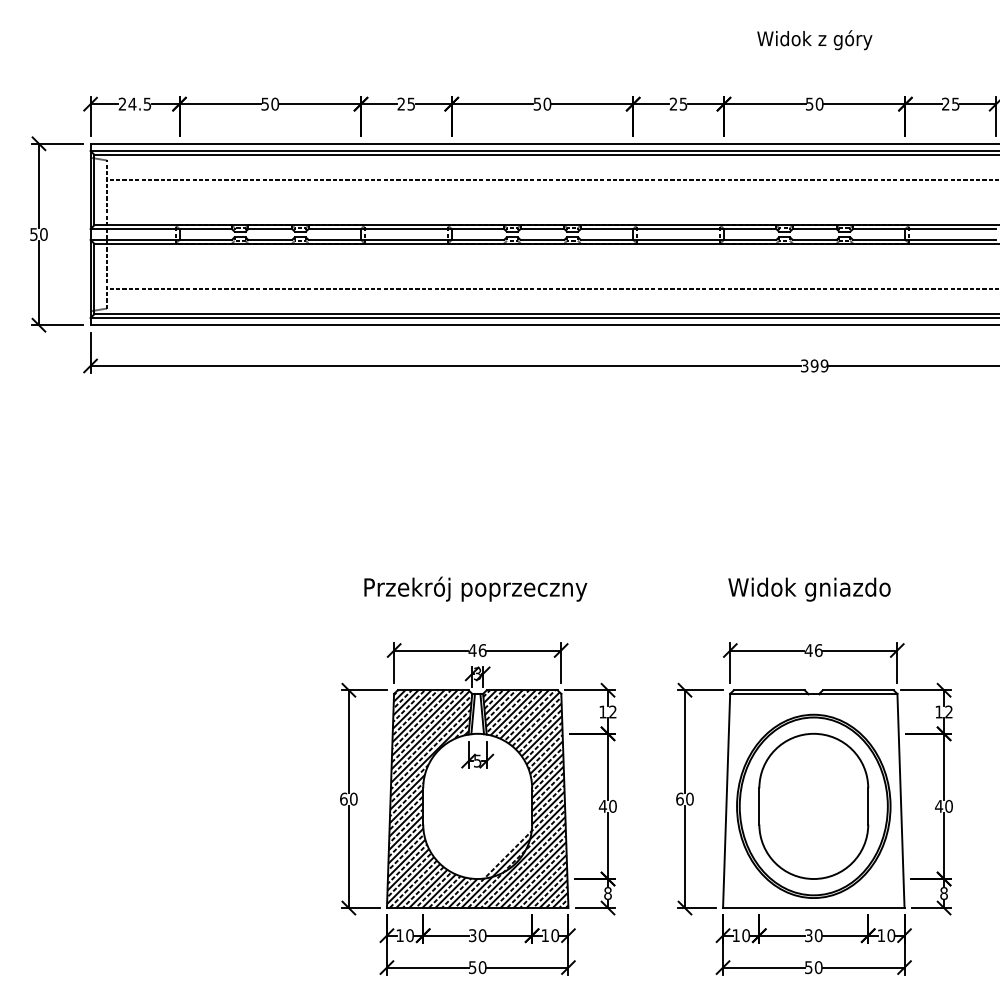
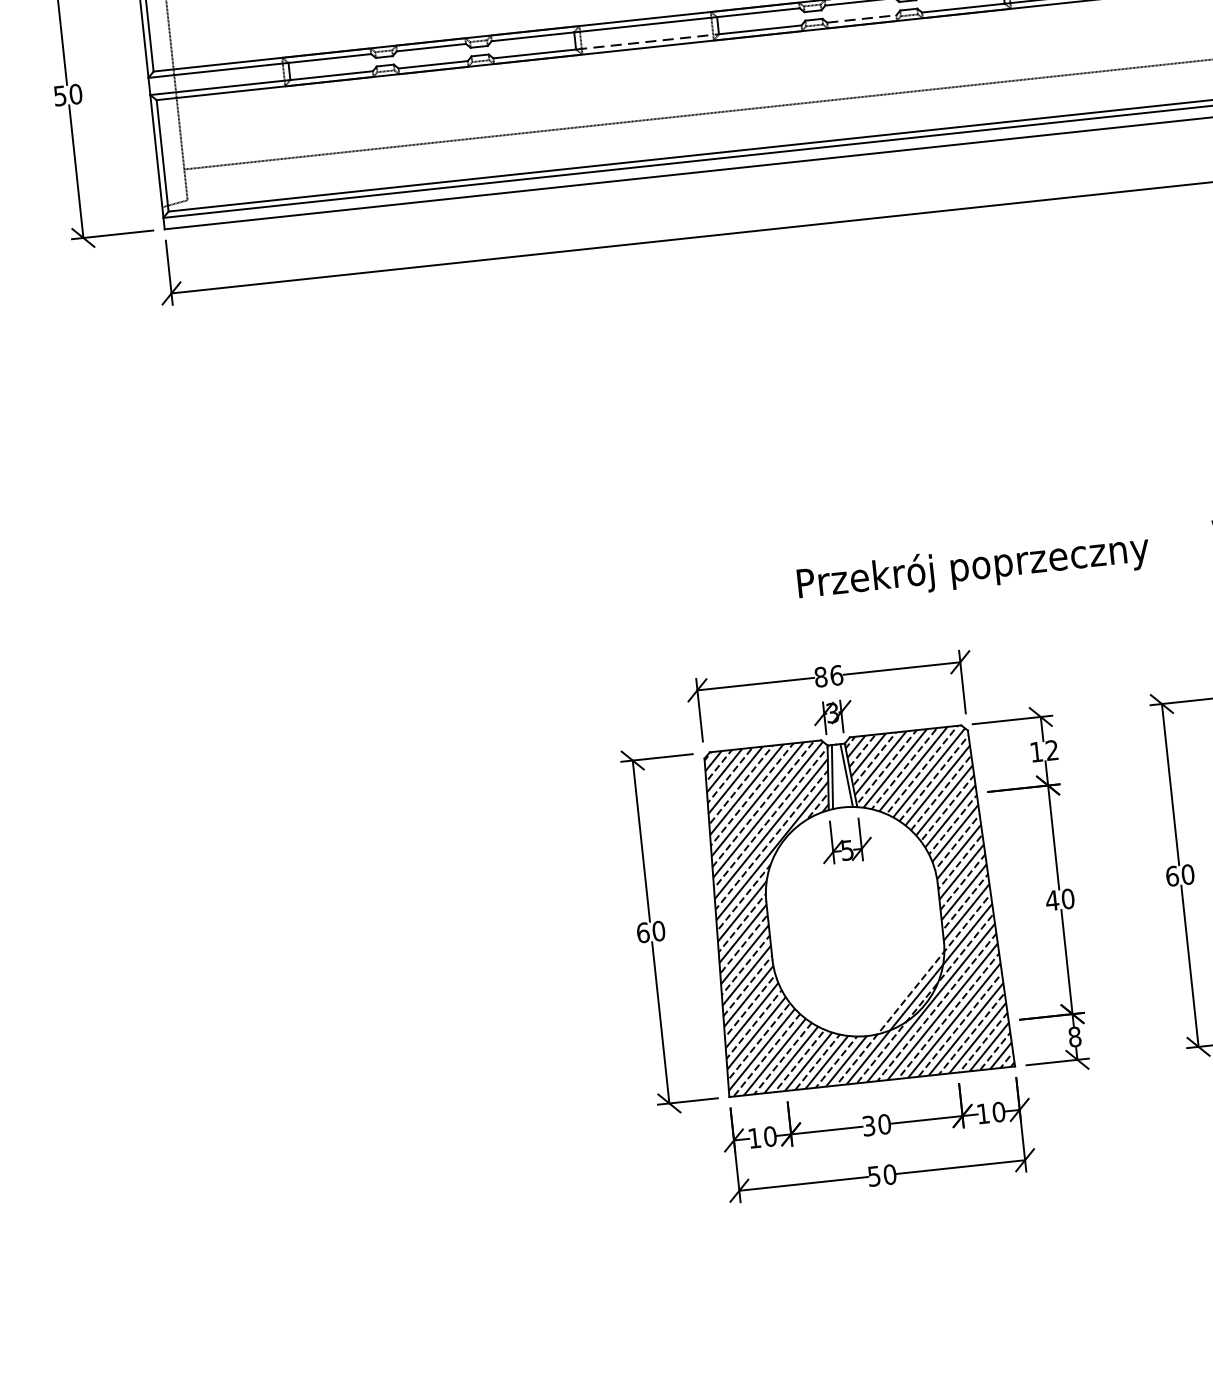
line: (406, 239) -> (647, 41), solid -> dashed
line: (542, 239) -> (861, 18), solid -> dashed
text: (475, 588) -> (972, 566), moved
text: (472, 650) -> (820, 677), 46 -> 86

